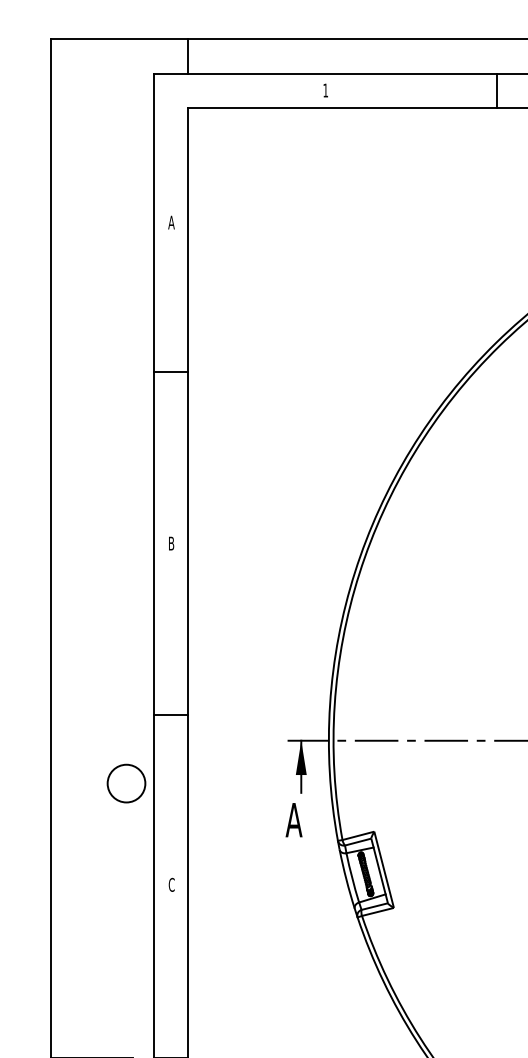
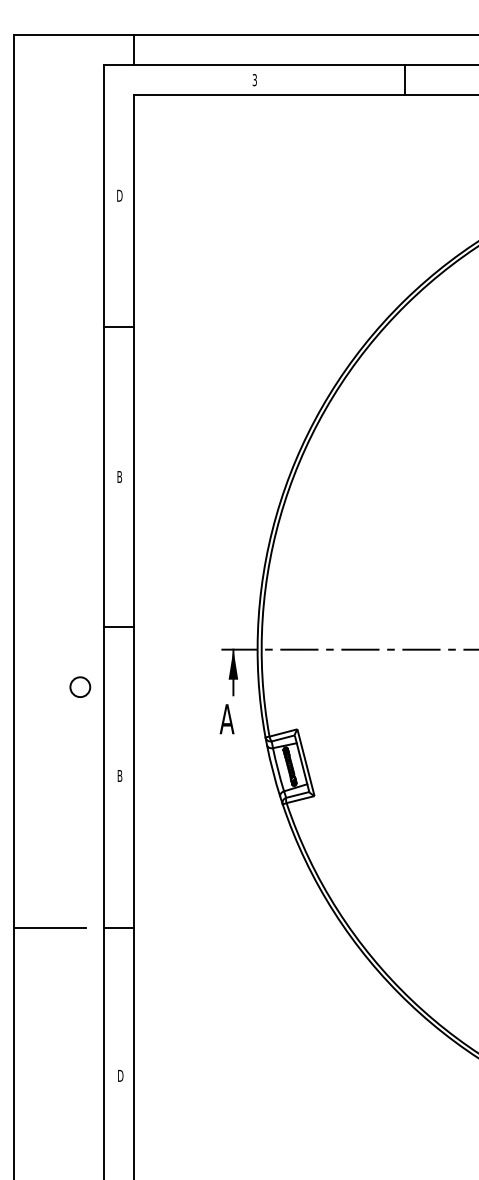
text: (325, 90) -> (254, 80), 1 -> 3
text: (171, 222) -> (119, 195), A -> D
circle: (125, 782) -> (79, 686), size x0.6
text: (171, 884) -> (119, 775), C -> B

